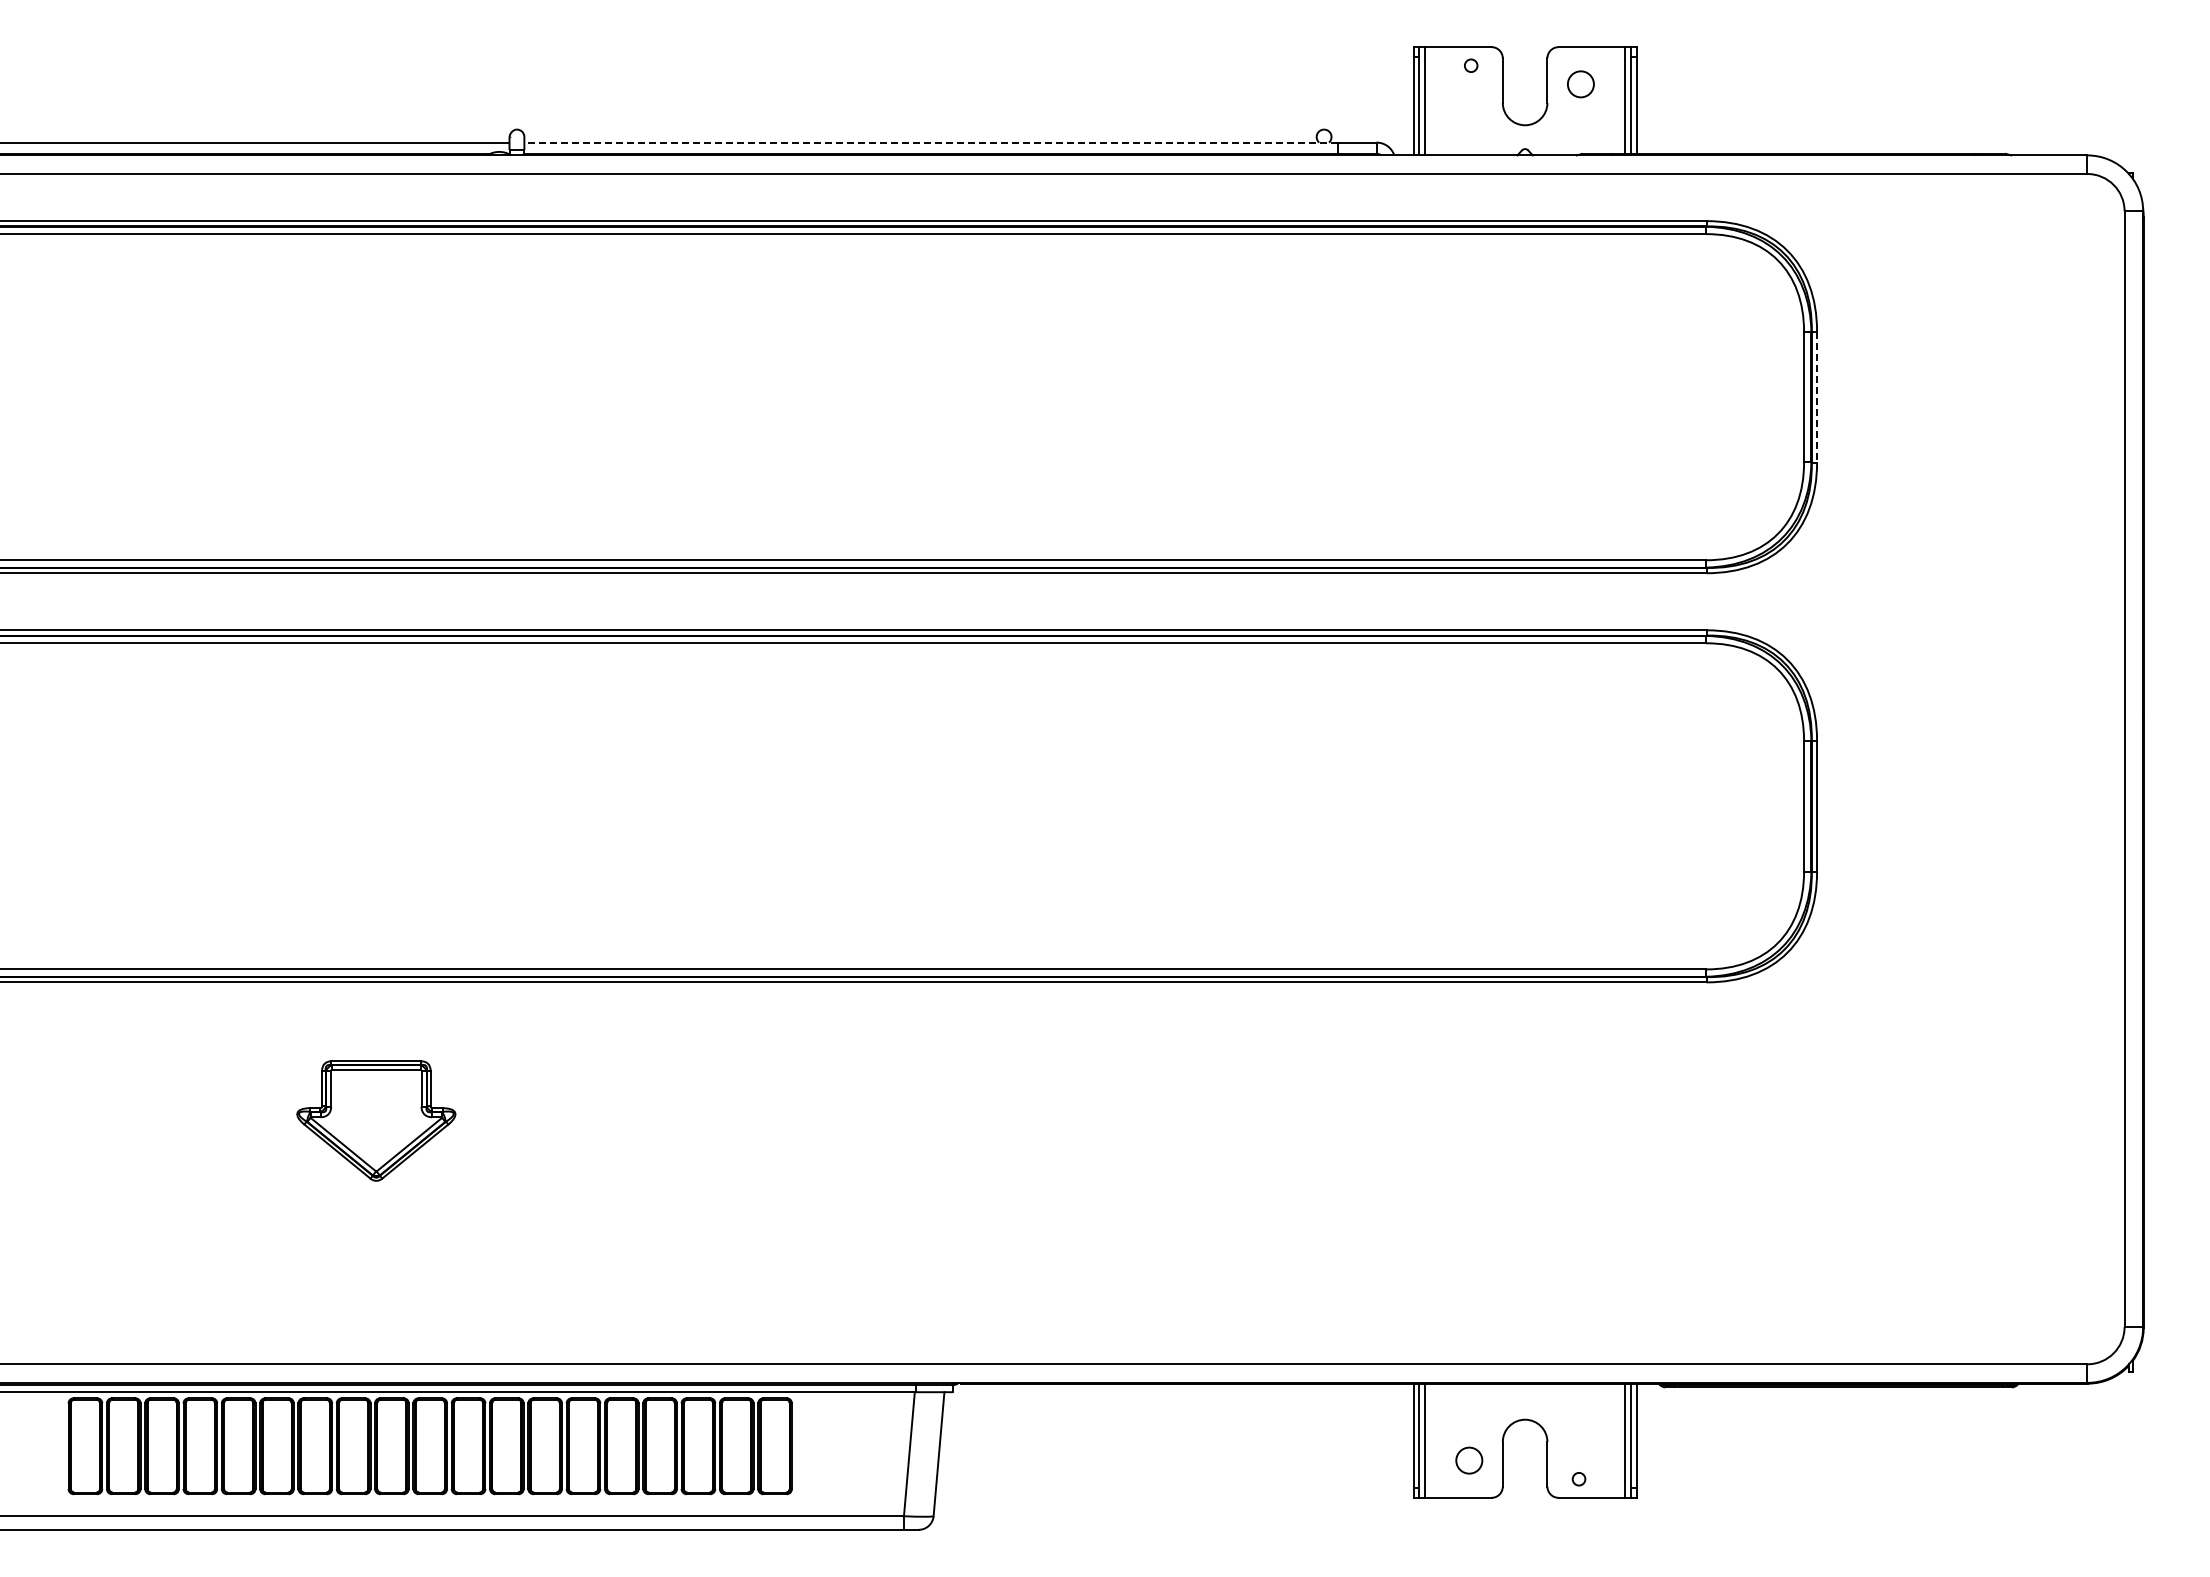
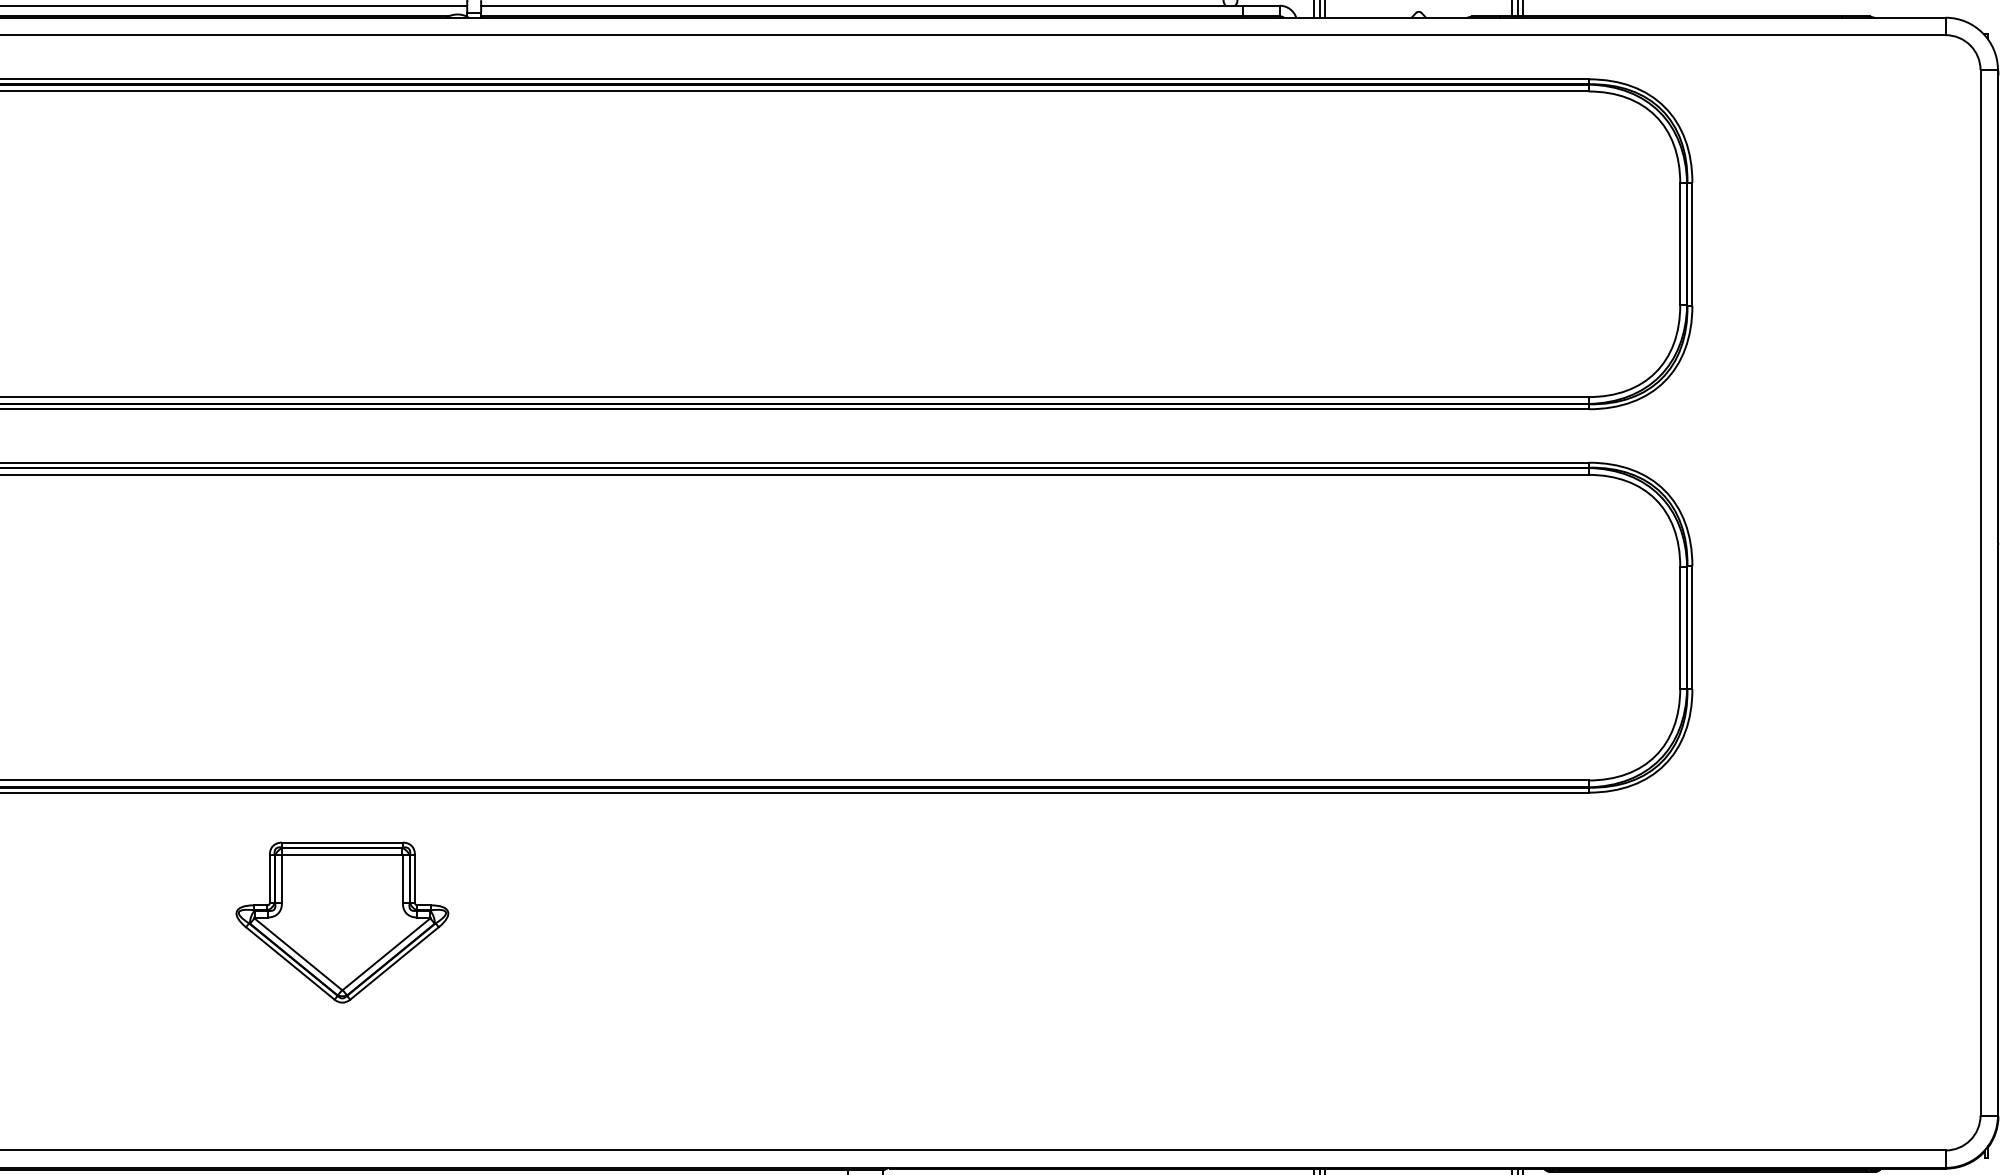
line: (930, 142) -> (861, 5), dashed -> solid
line: (1817, 397) -> (1692, 244), dashed -> solid
part: (376, 1120) -> (342, 922), size x1.43

